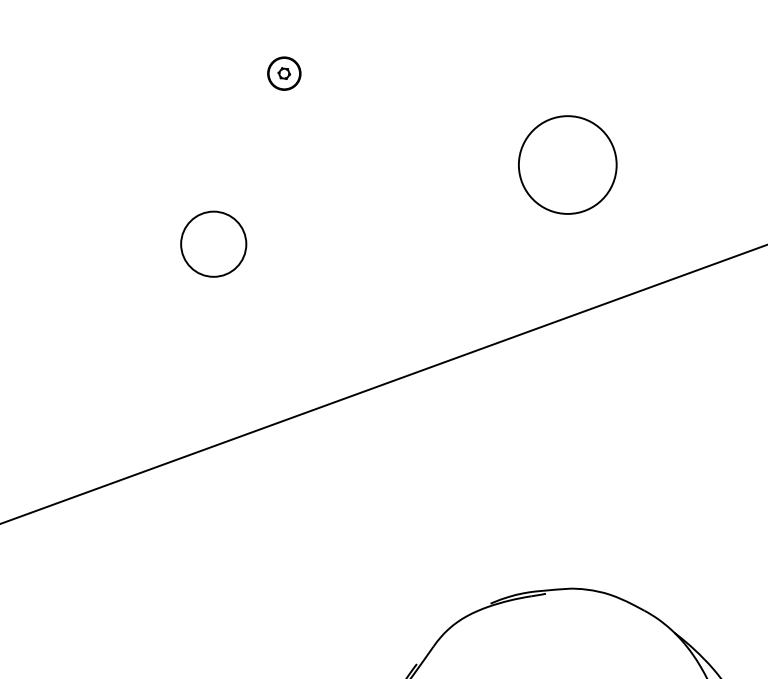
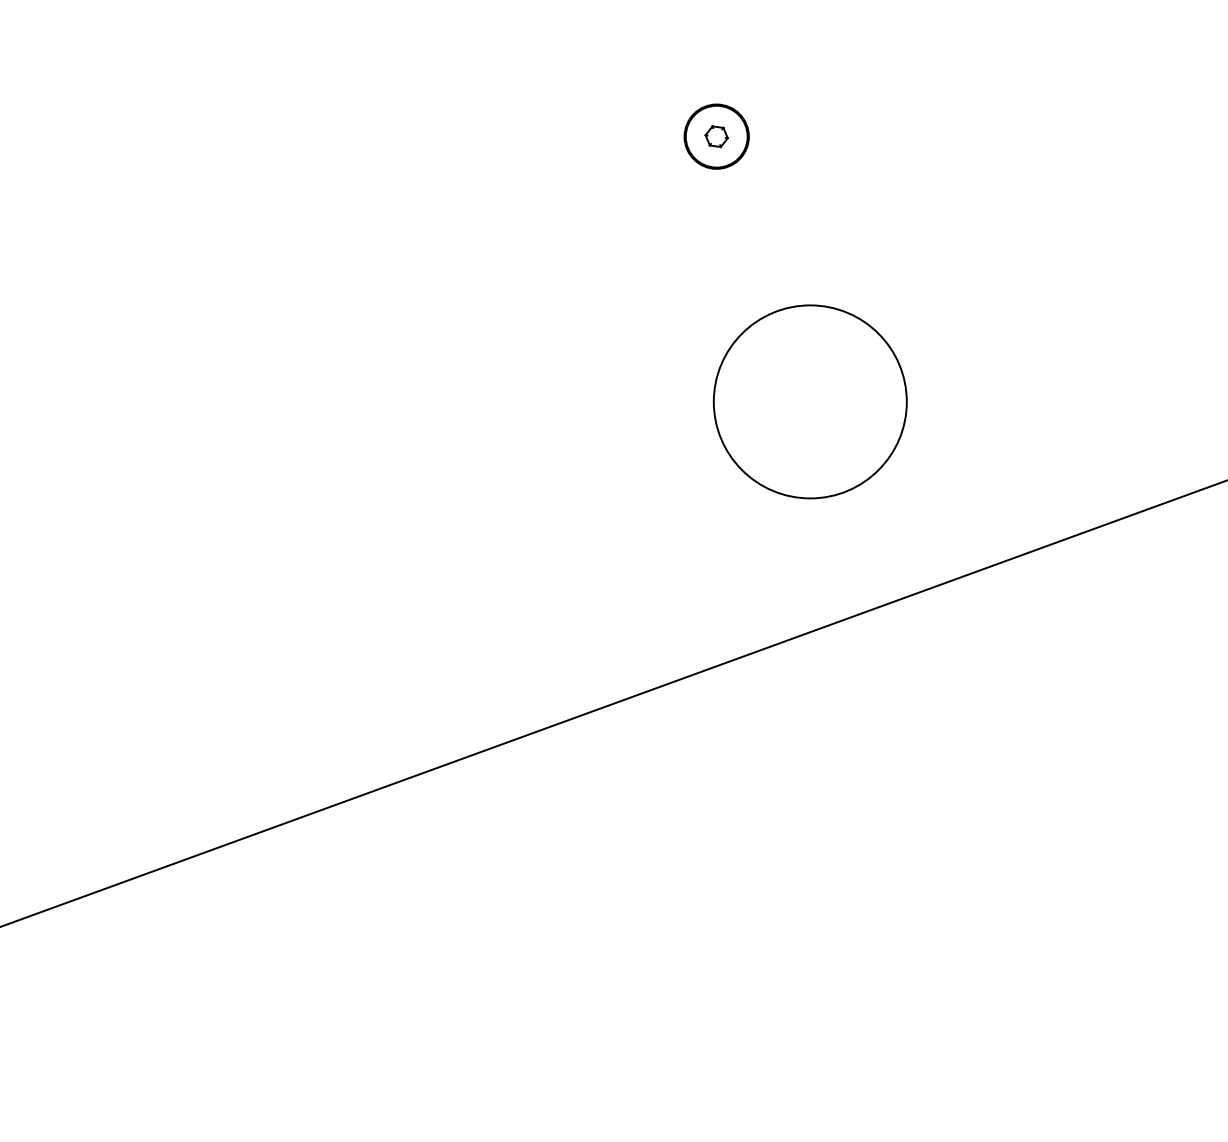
part: (284, 73) -> (717, 136), moved
circle: (567, 164) -> (809, 400), moved
circle: (213, 243) -> (150, 471), removed

